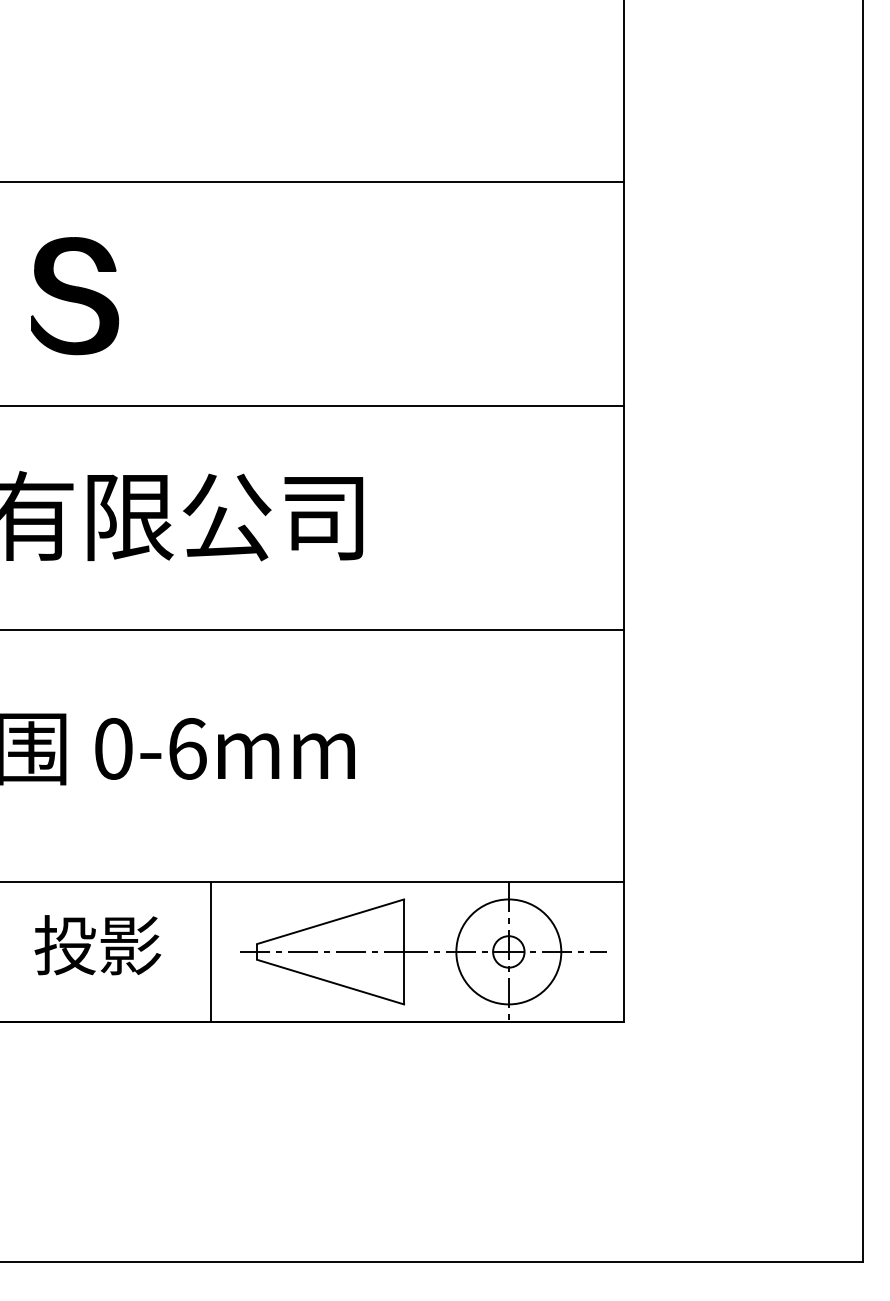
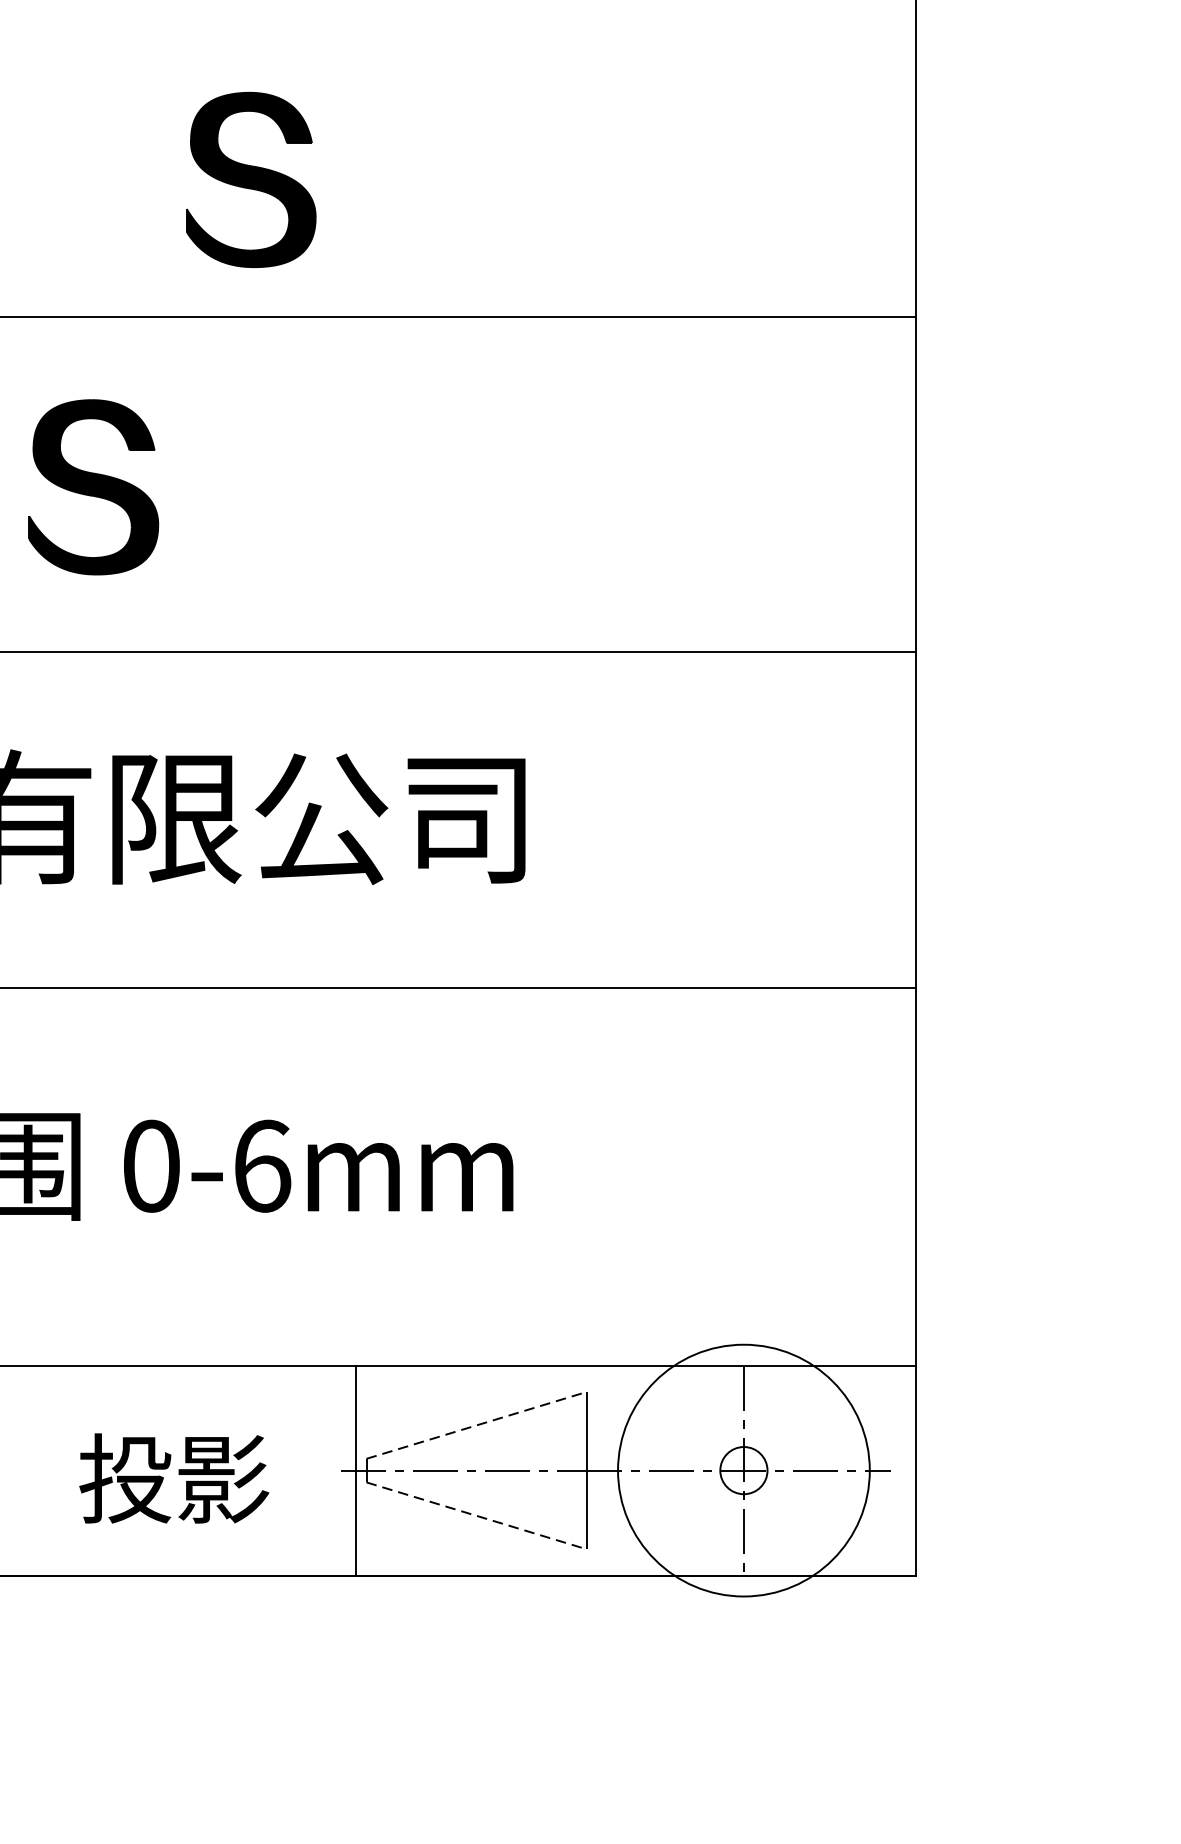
part: (180, 91) -> (251, 180), added
line: (330, 921) -> (476, 1424), solid -> dashed
text: (97, 945) -> (173, 1478), moved
line: (211, 951) -> (356, 1469), moved
circle: (508, 951) -> (743, 1469), size x1.6
line: (330, 982) -> (476, 1516), solid -> dashed

